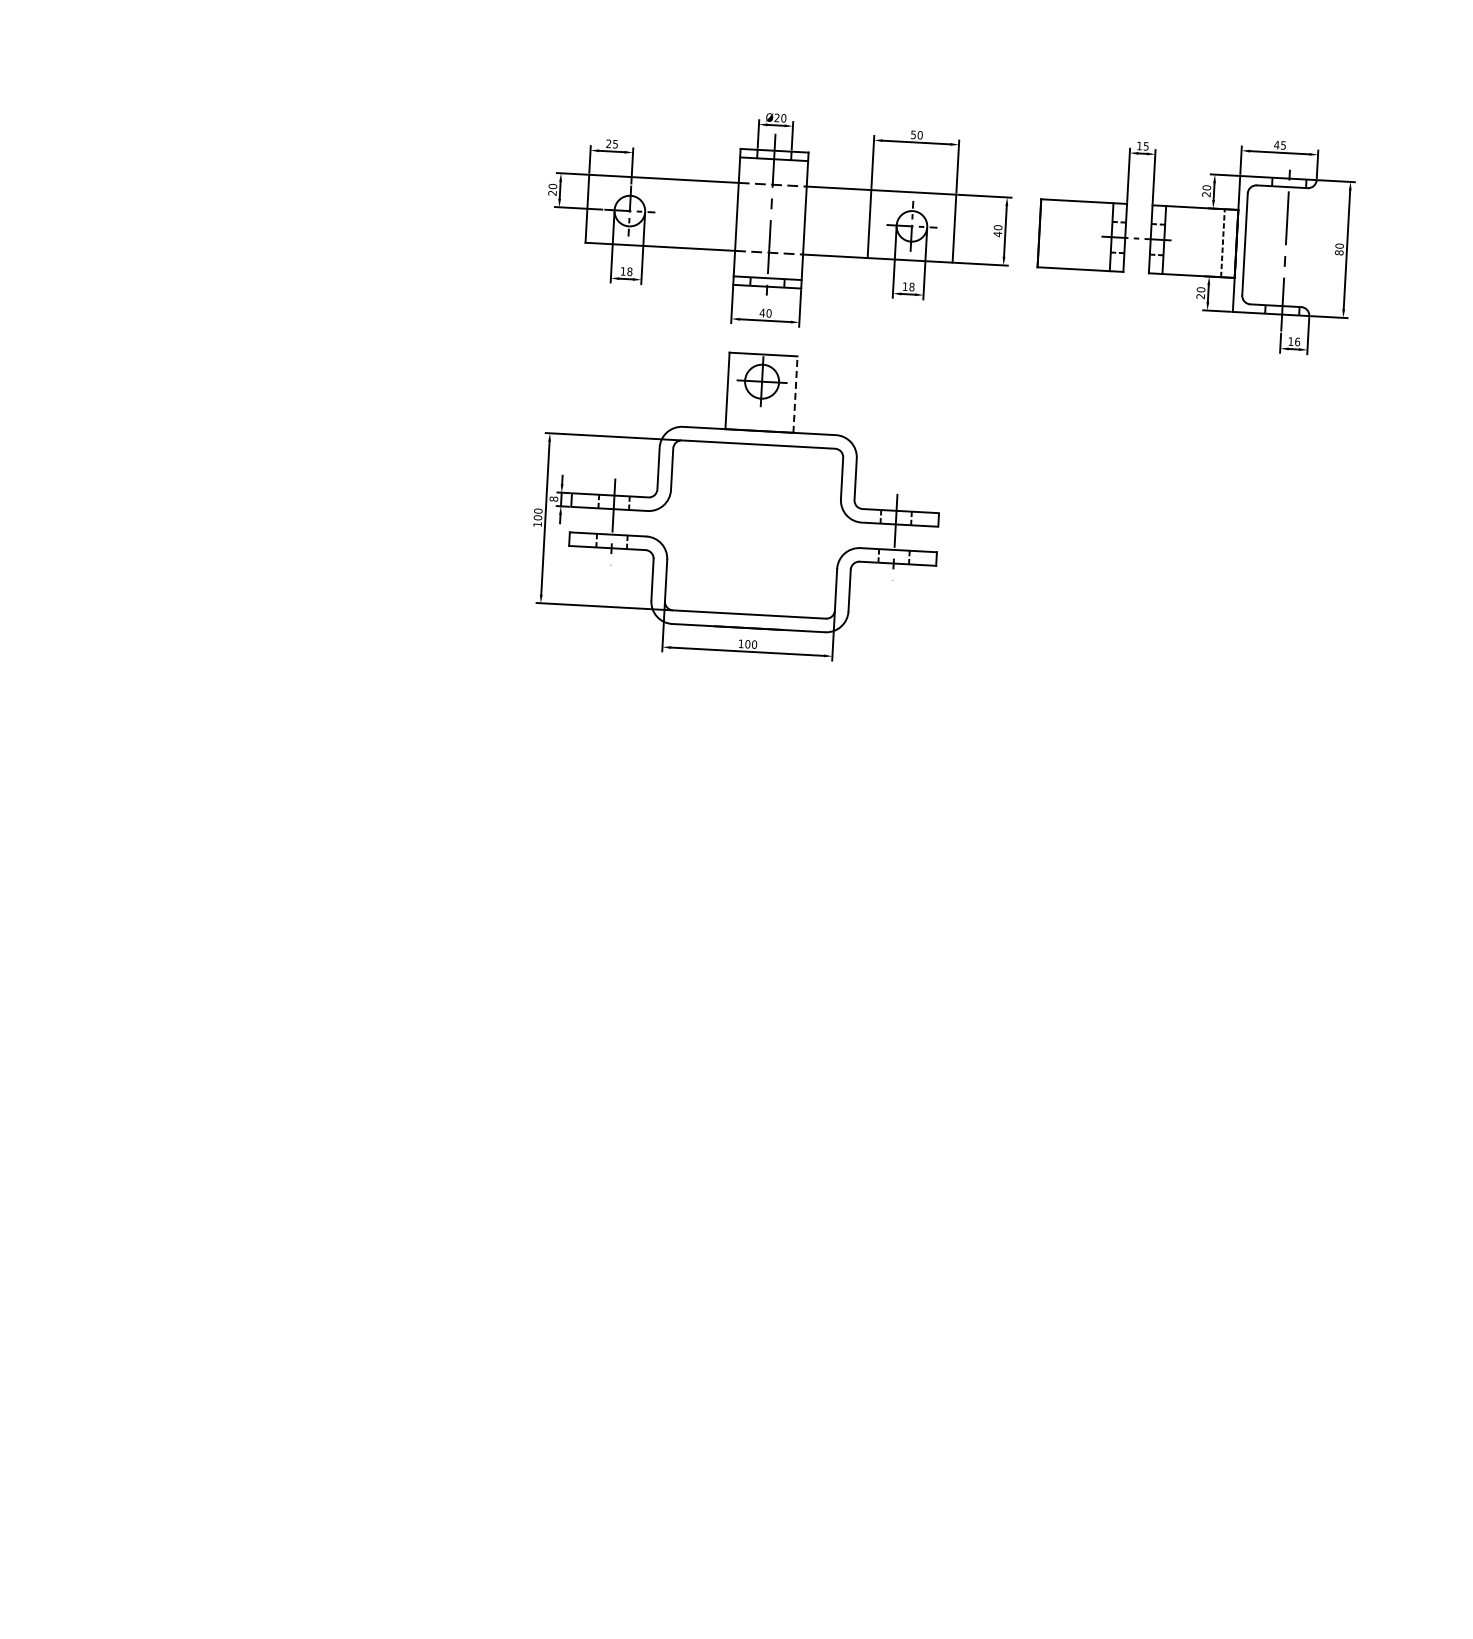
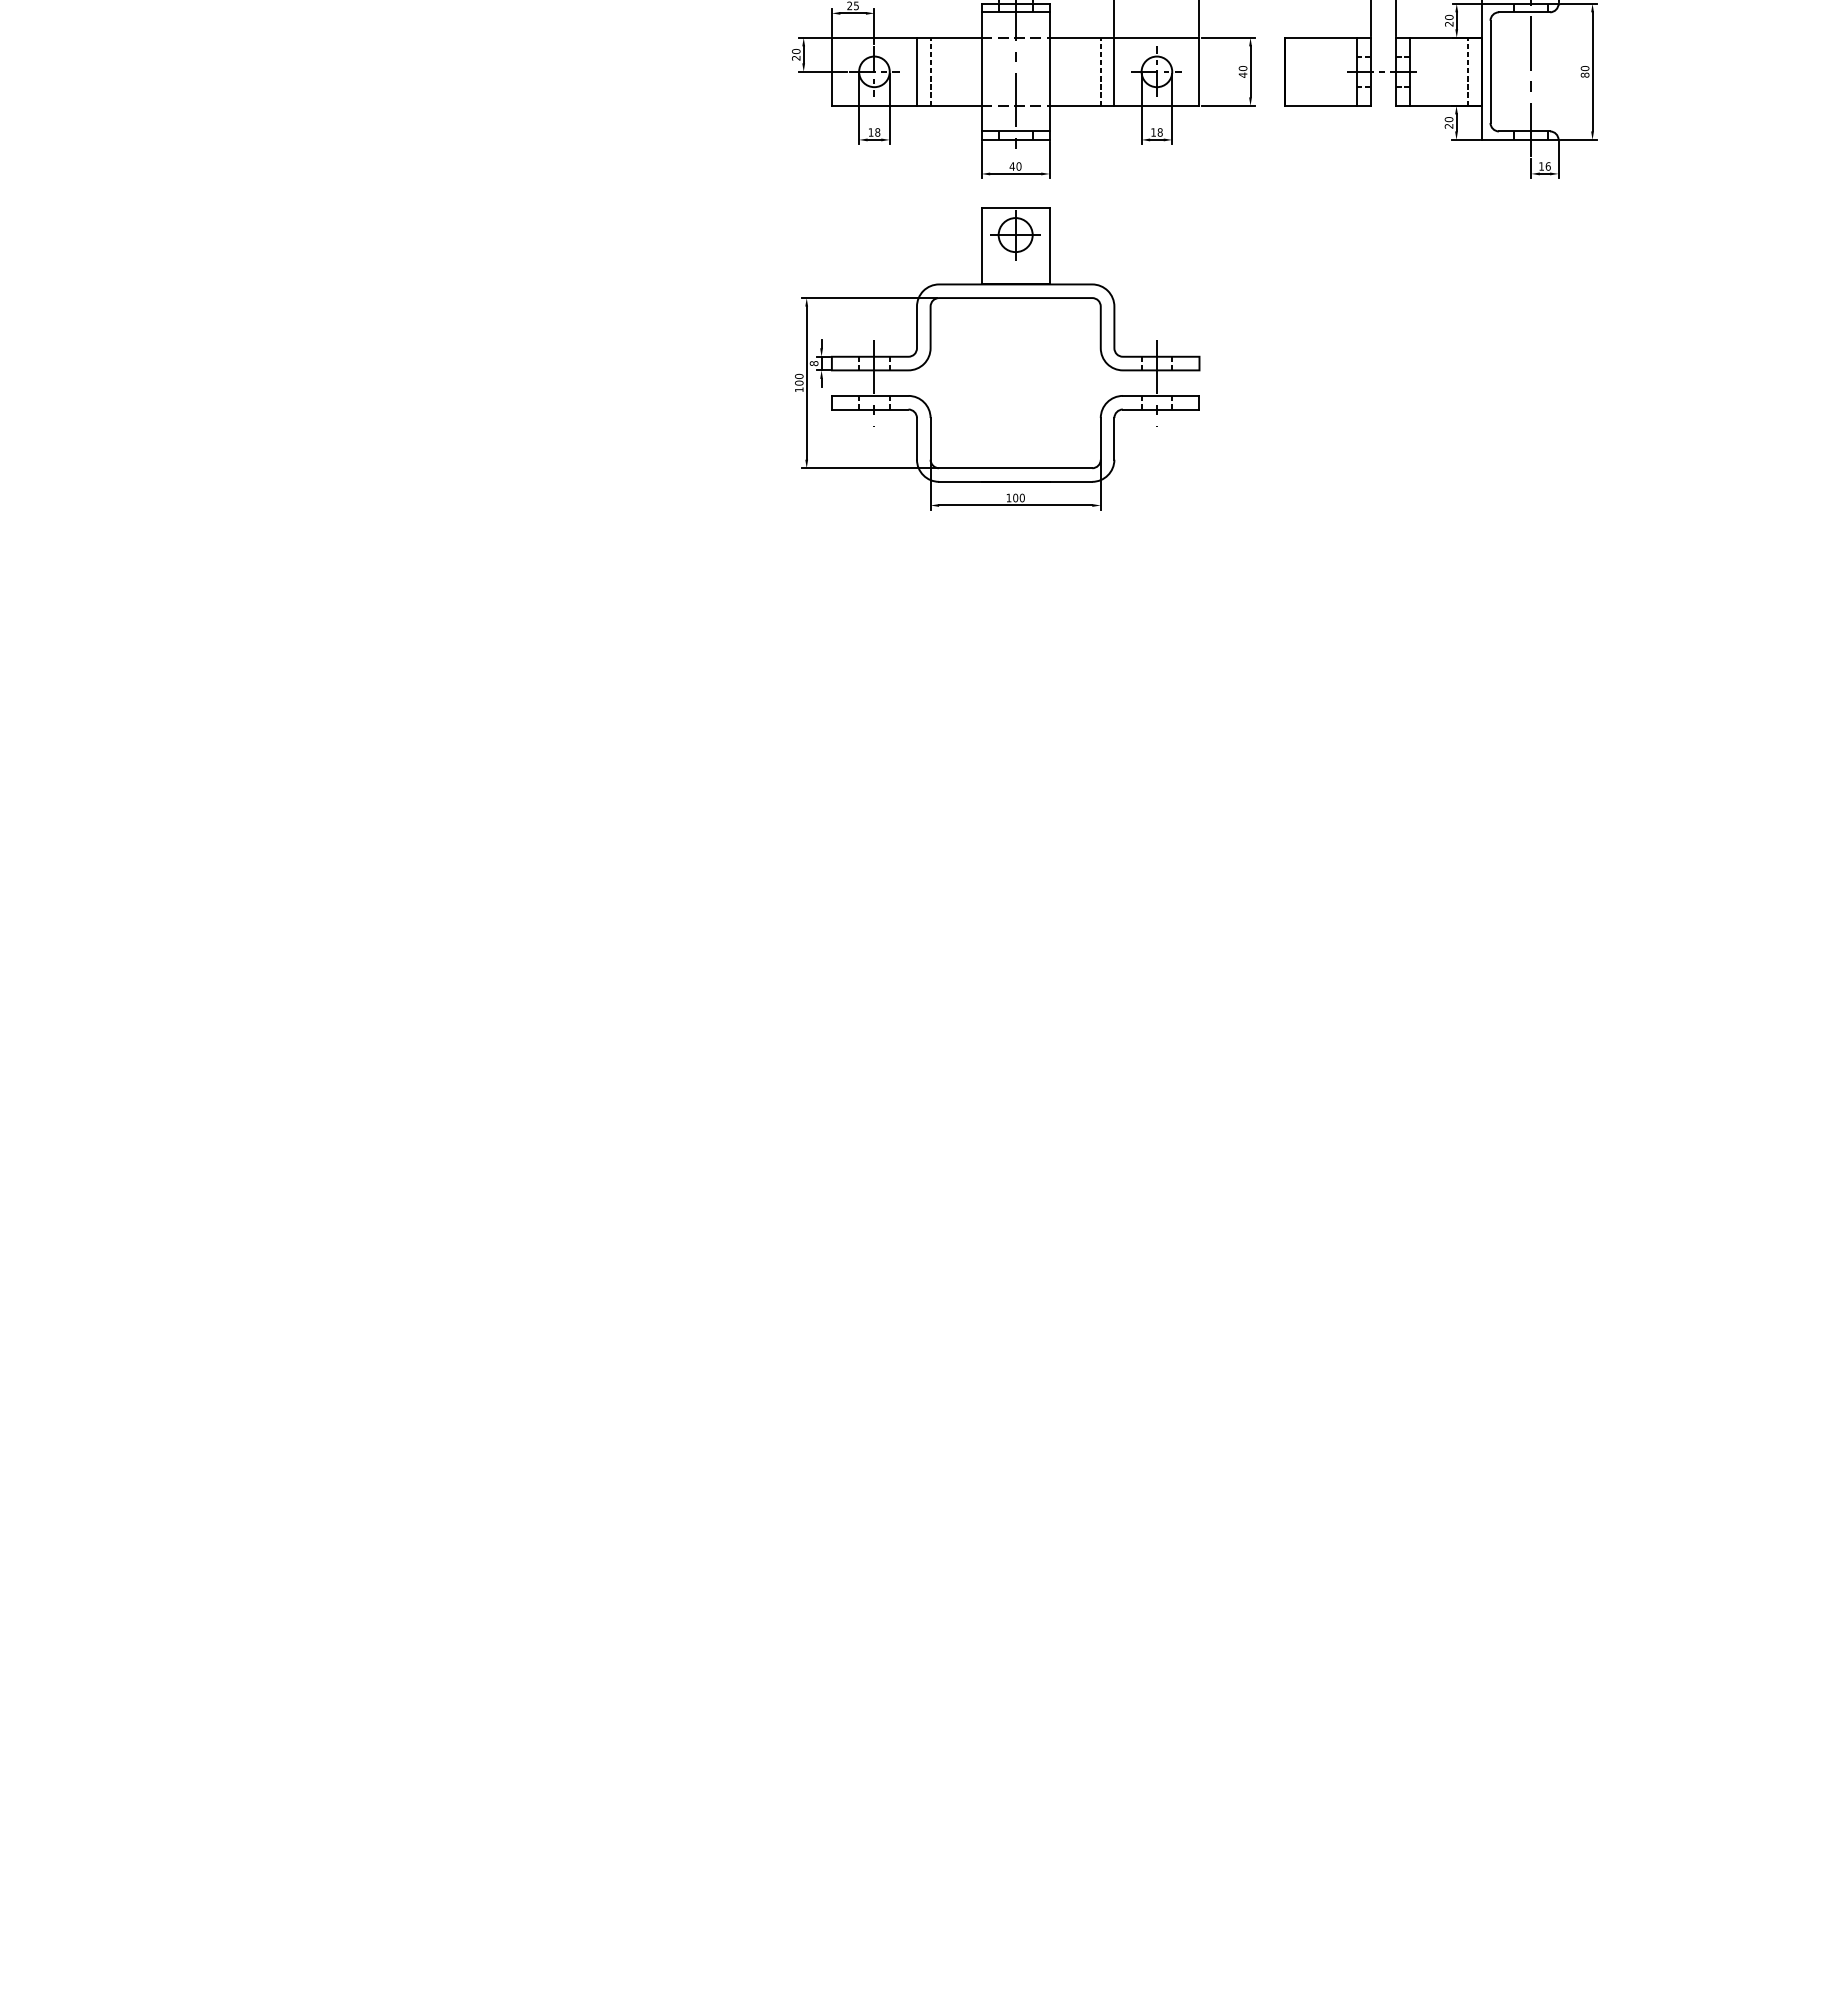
line: (671, 212) -> (916, 71), added
line: (685, 213) -> (930, 71), added
line: (855, 222) -> (1100, 71), added
line: (795, 393) -> (1049, 245), dashed -> solid

